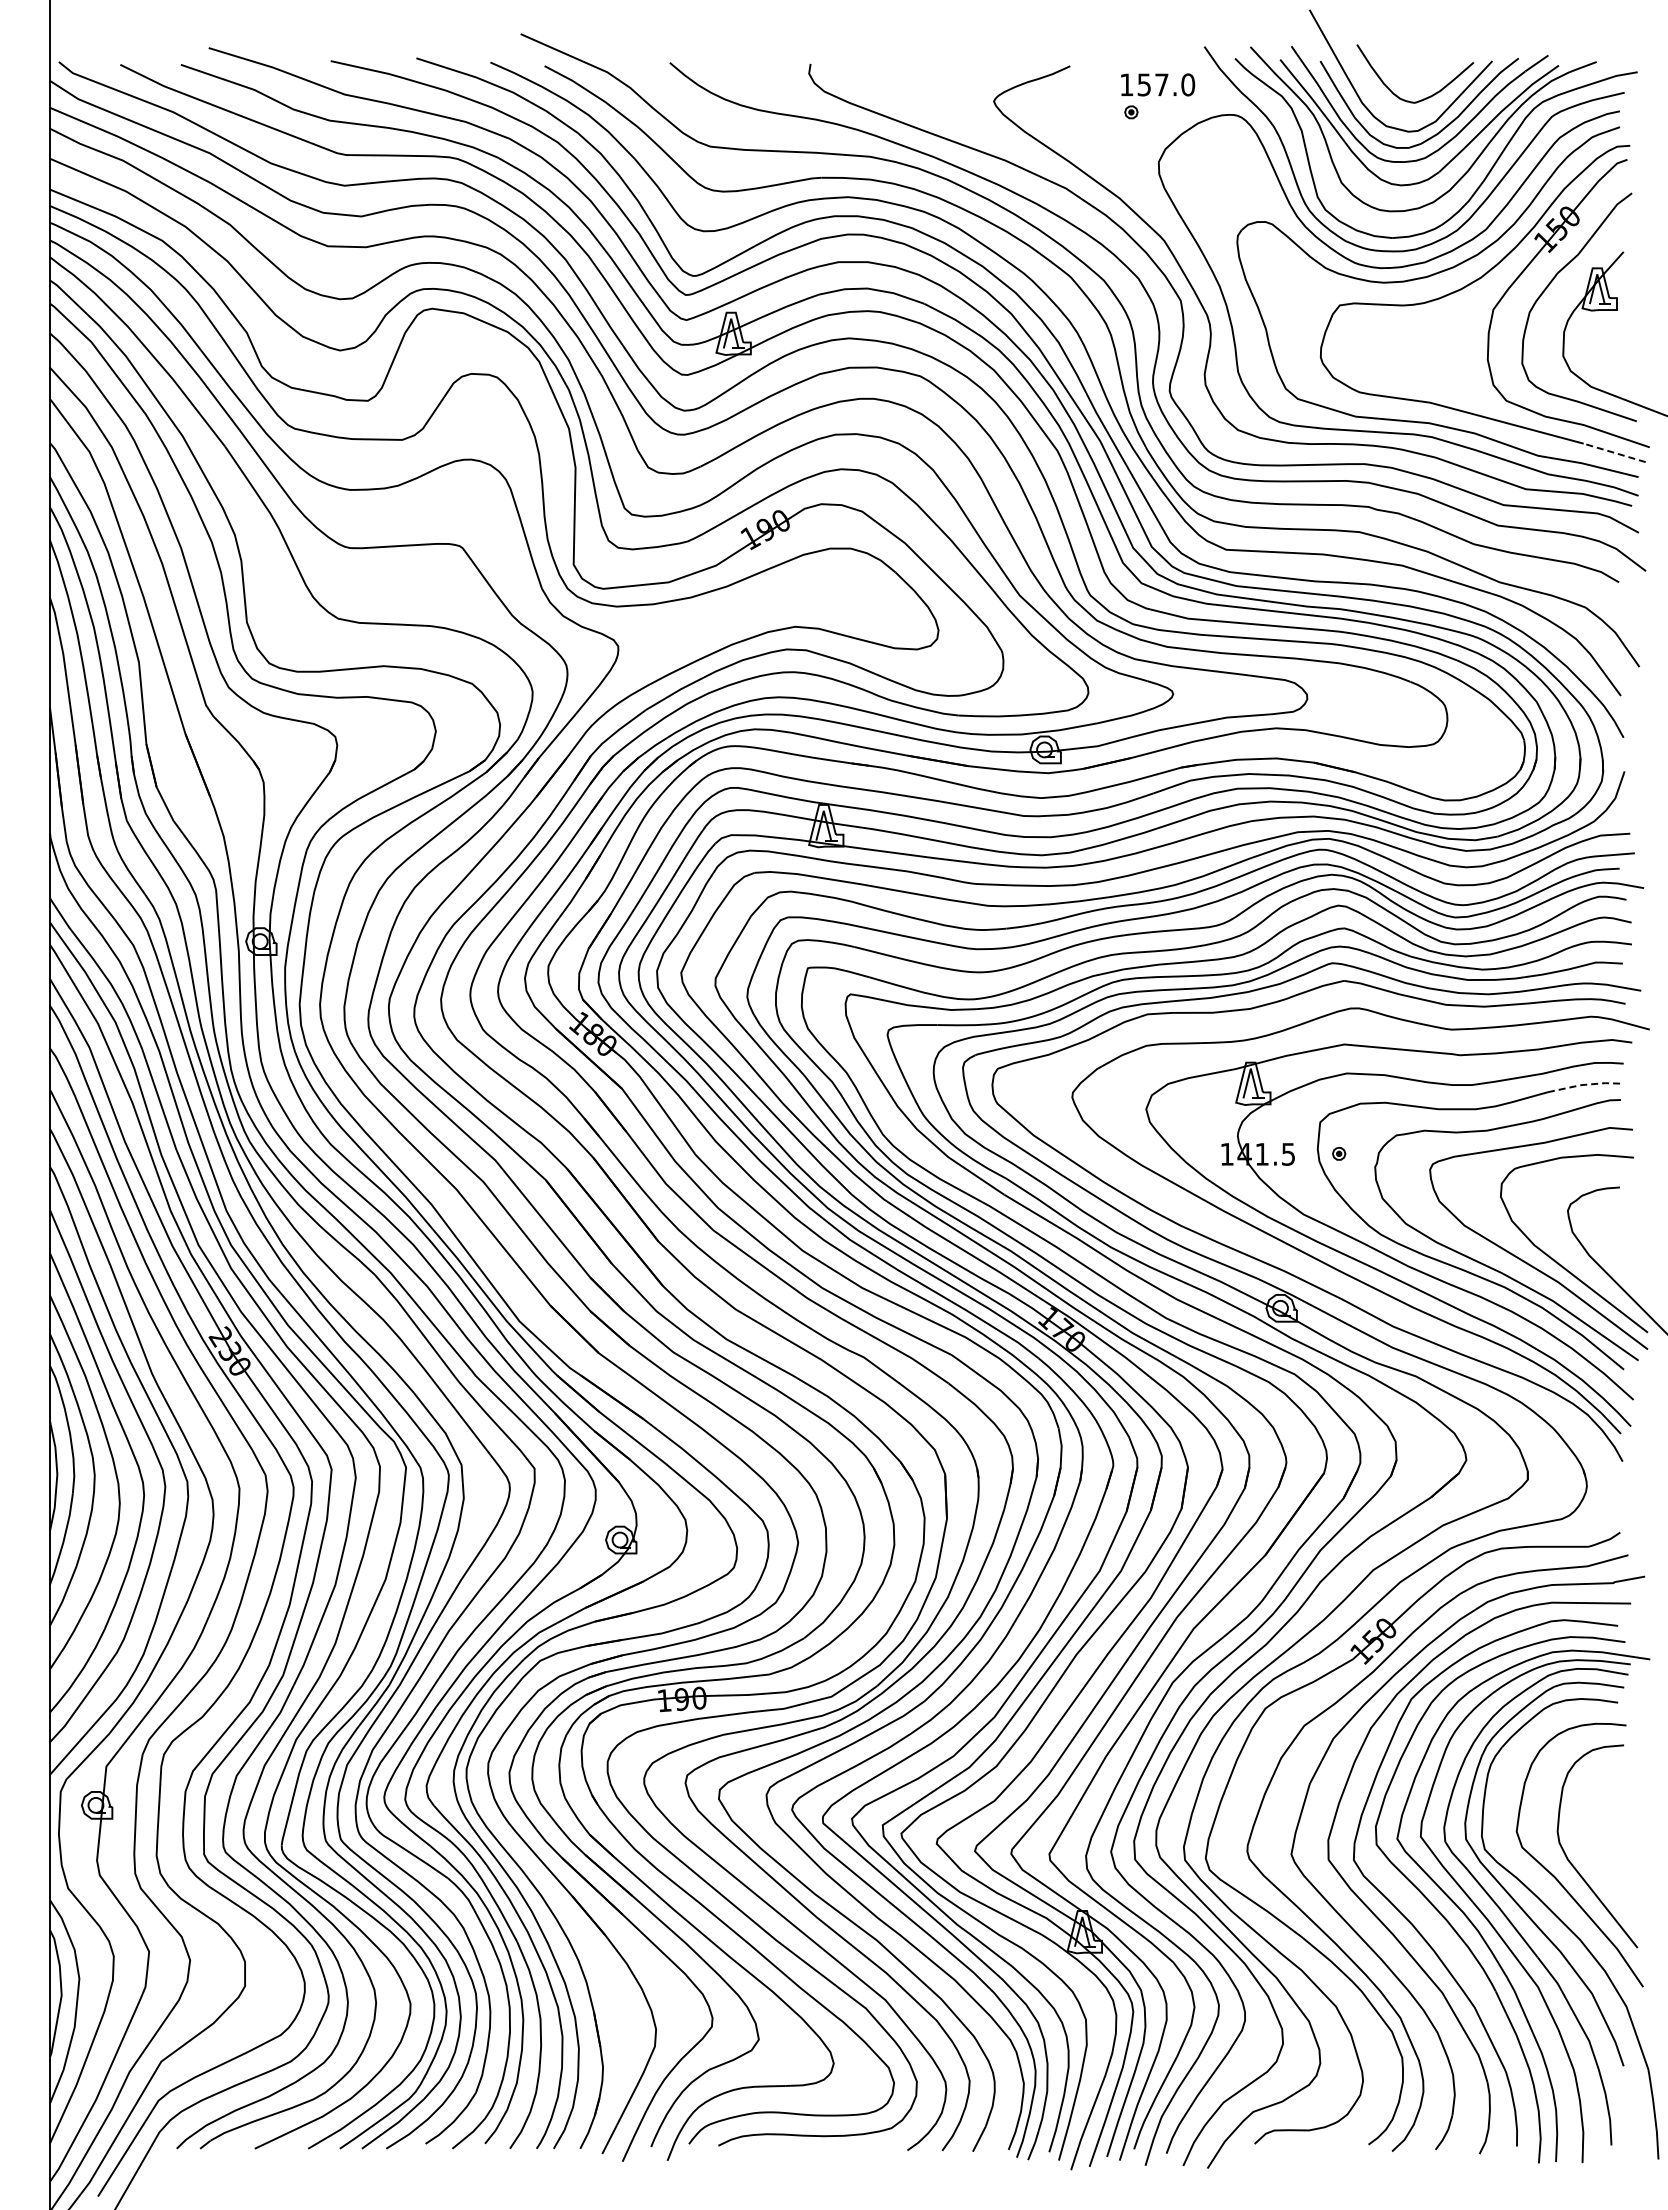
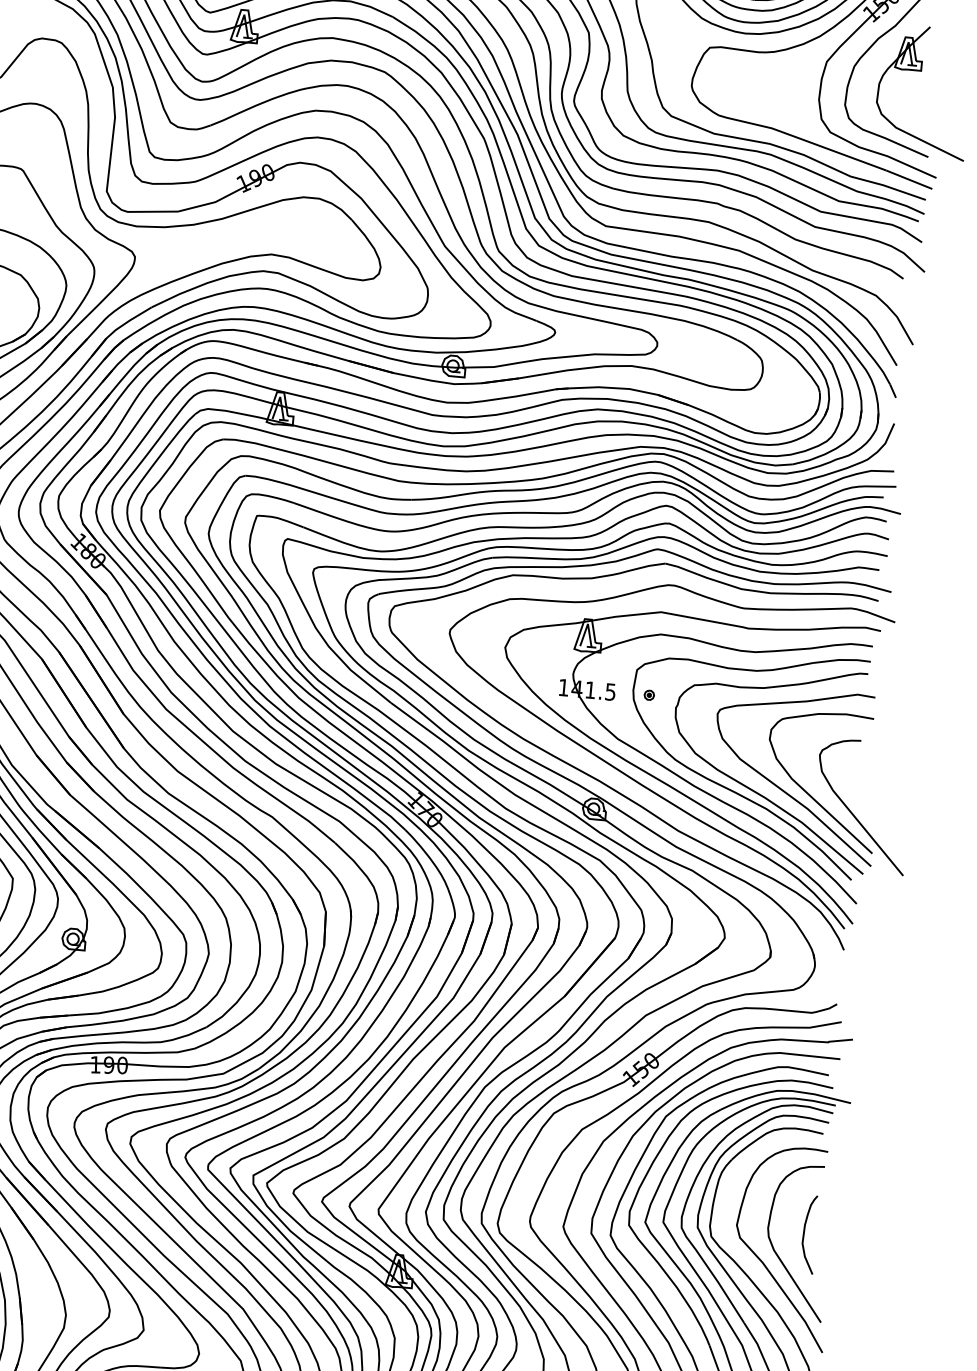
line: (1614, 452) -> (909, 179), dashed -> solid
line: (1585, 1084) -> (842, 659), dashed -> solid
curve: (1605, 1834) -> (804, 1233), added

